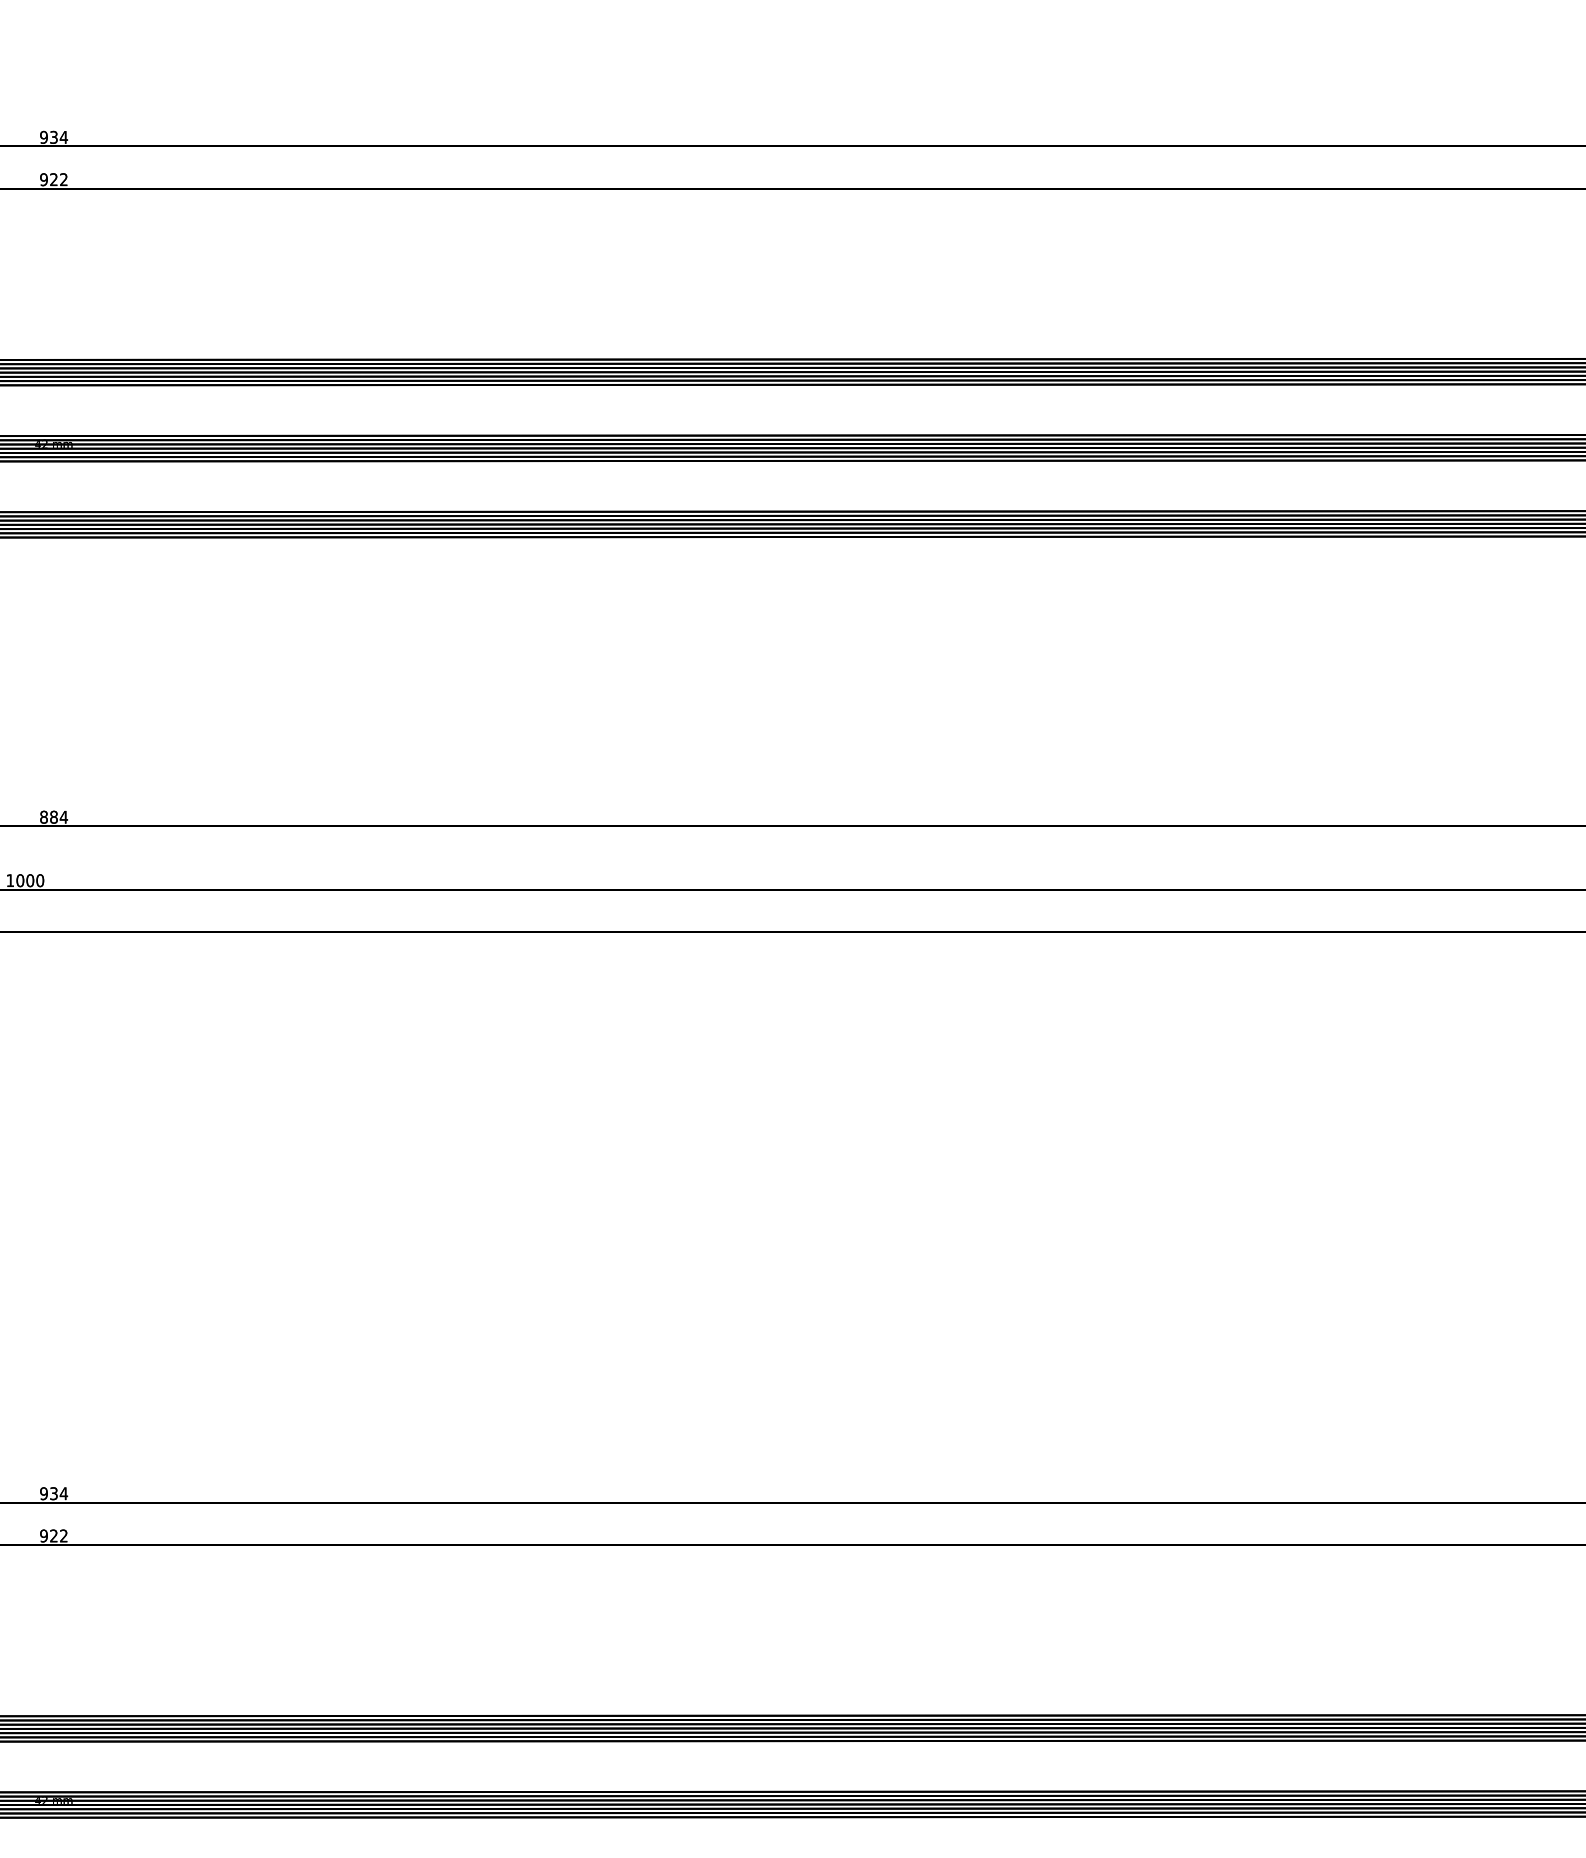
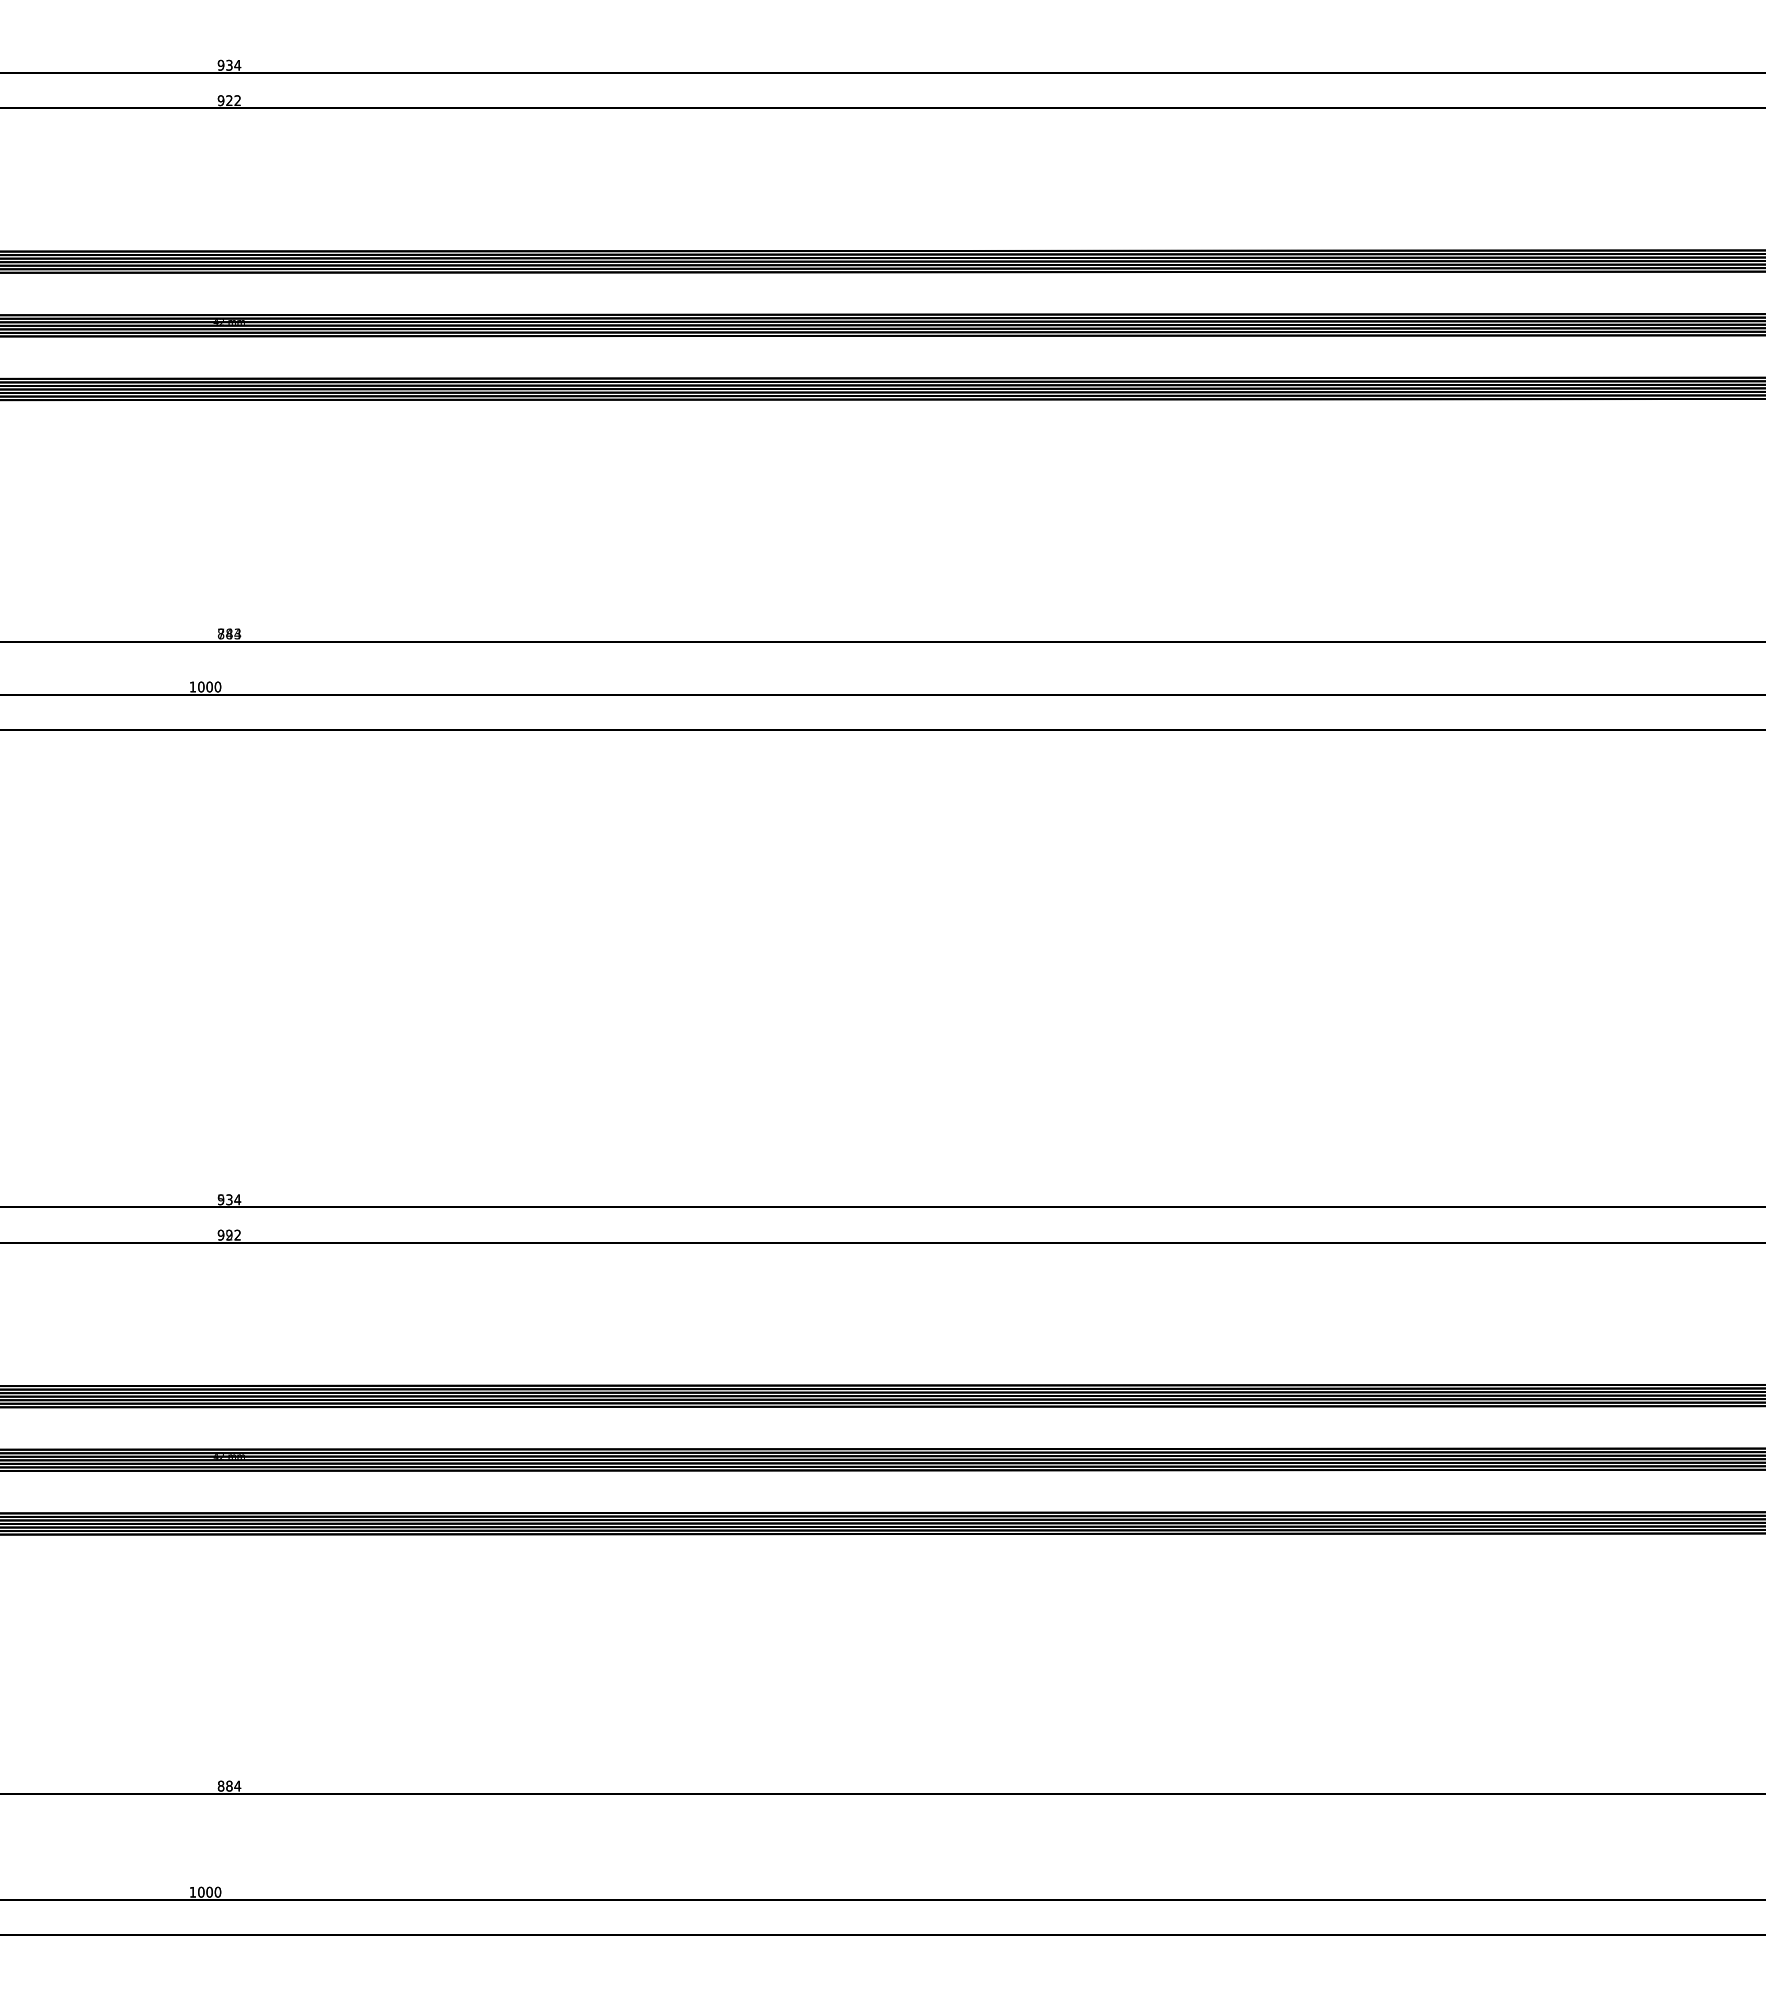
text: (54, 816) -> (229, 633), 884 -> 743
text: (43, 1493) -> (220, 1199), 934 -> 534
text: (54, 1536) -> (229, 1235), 922 -> 992

